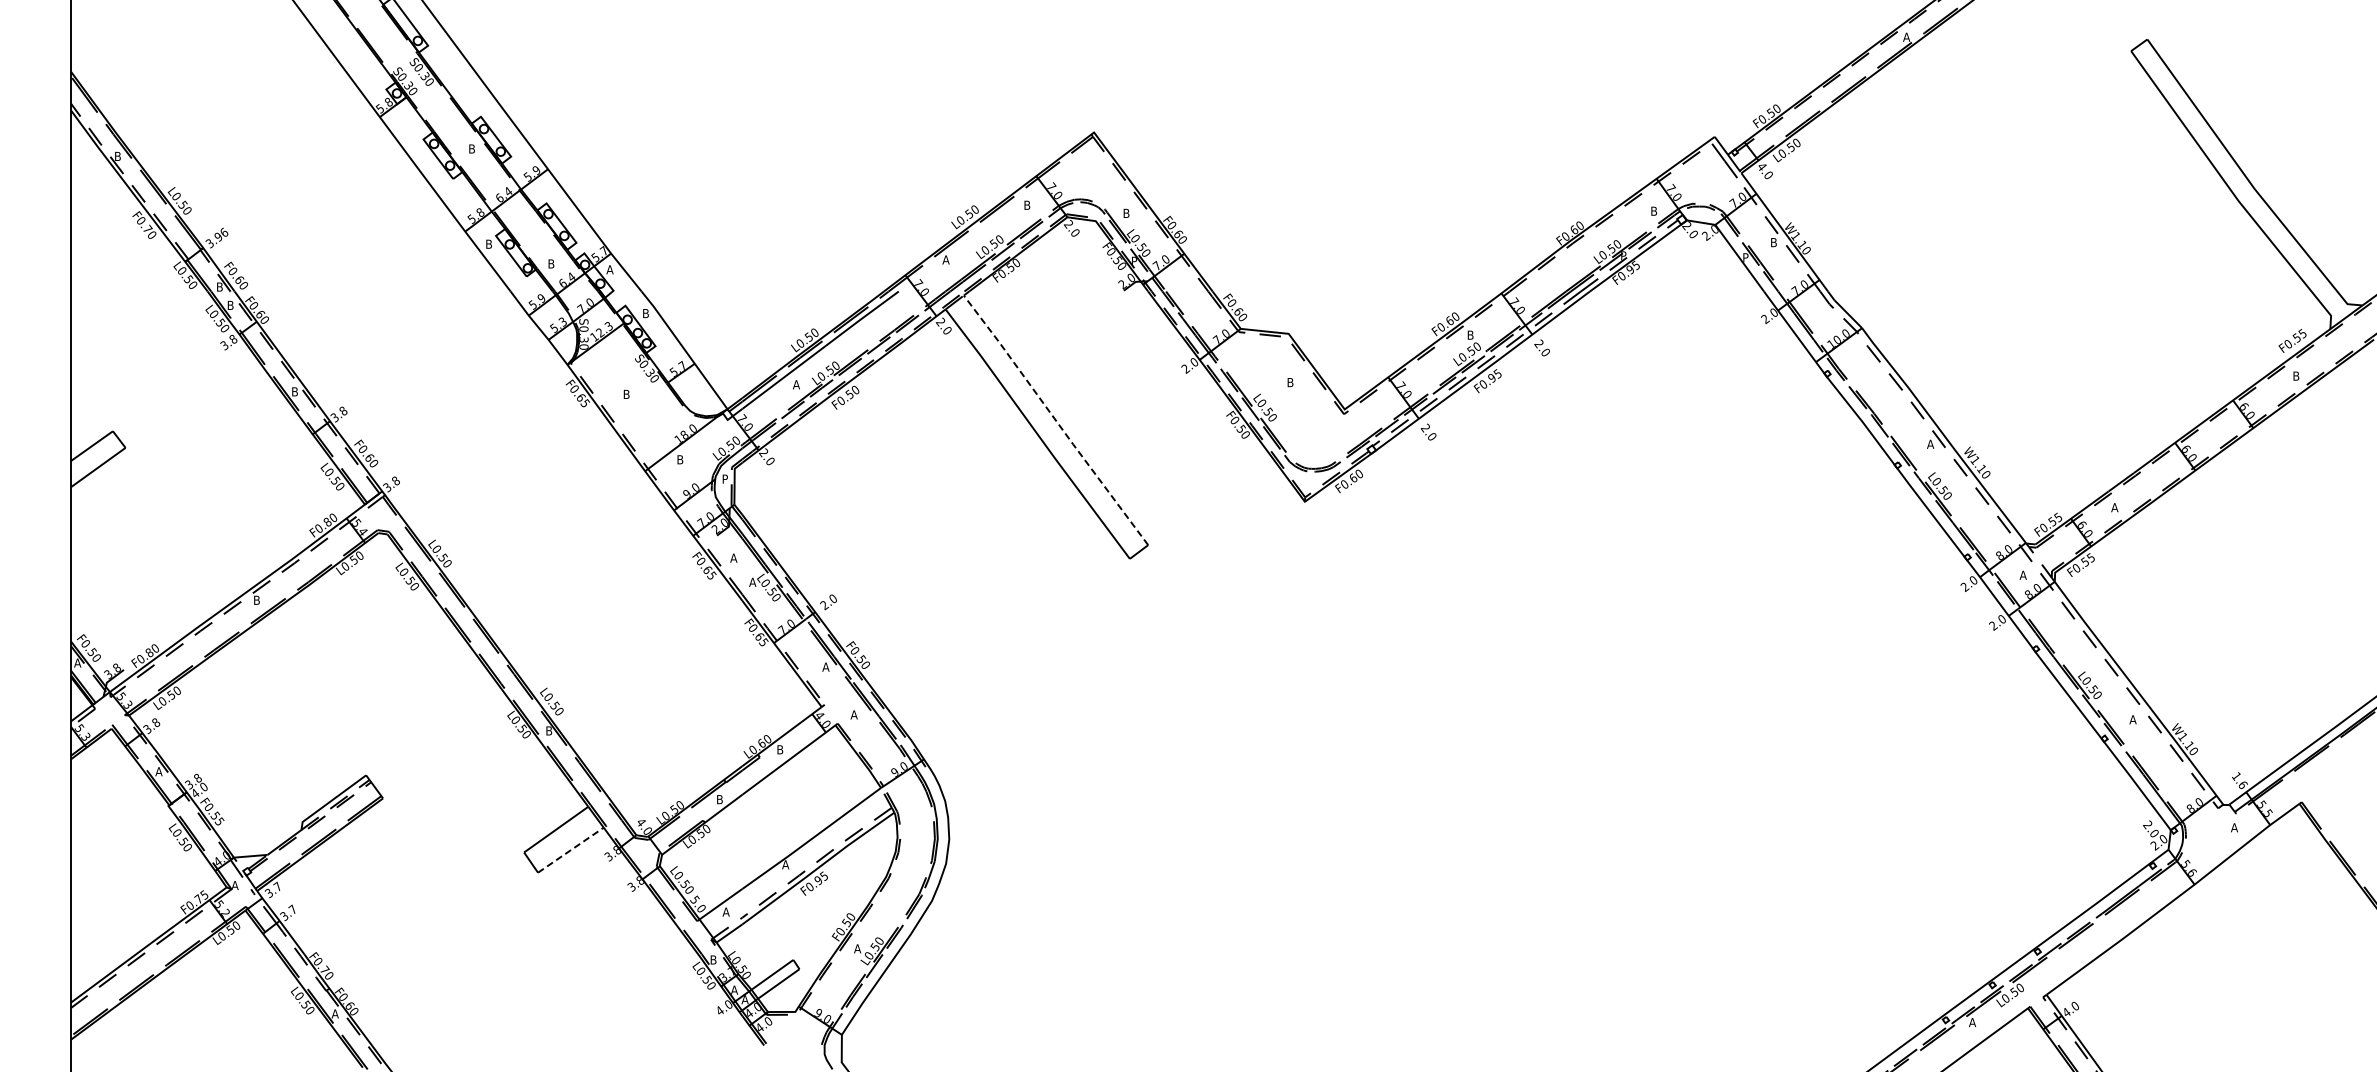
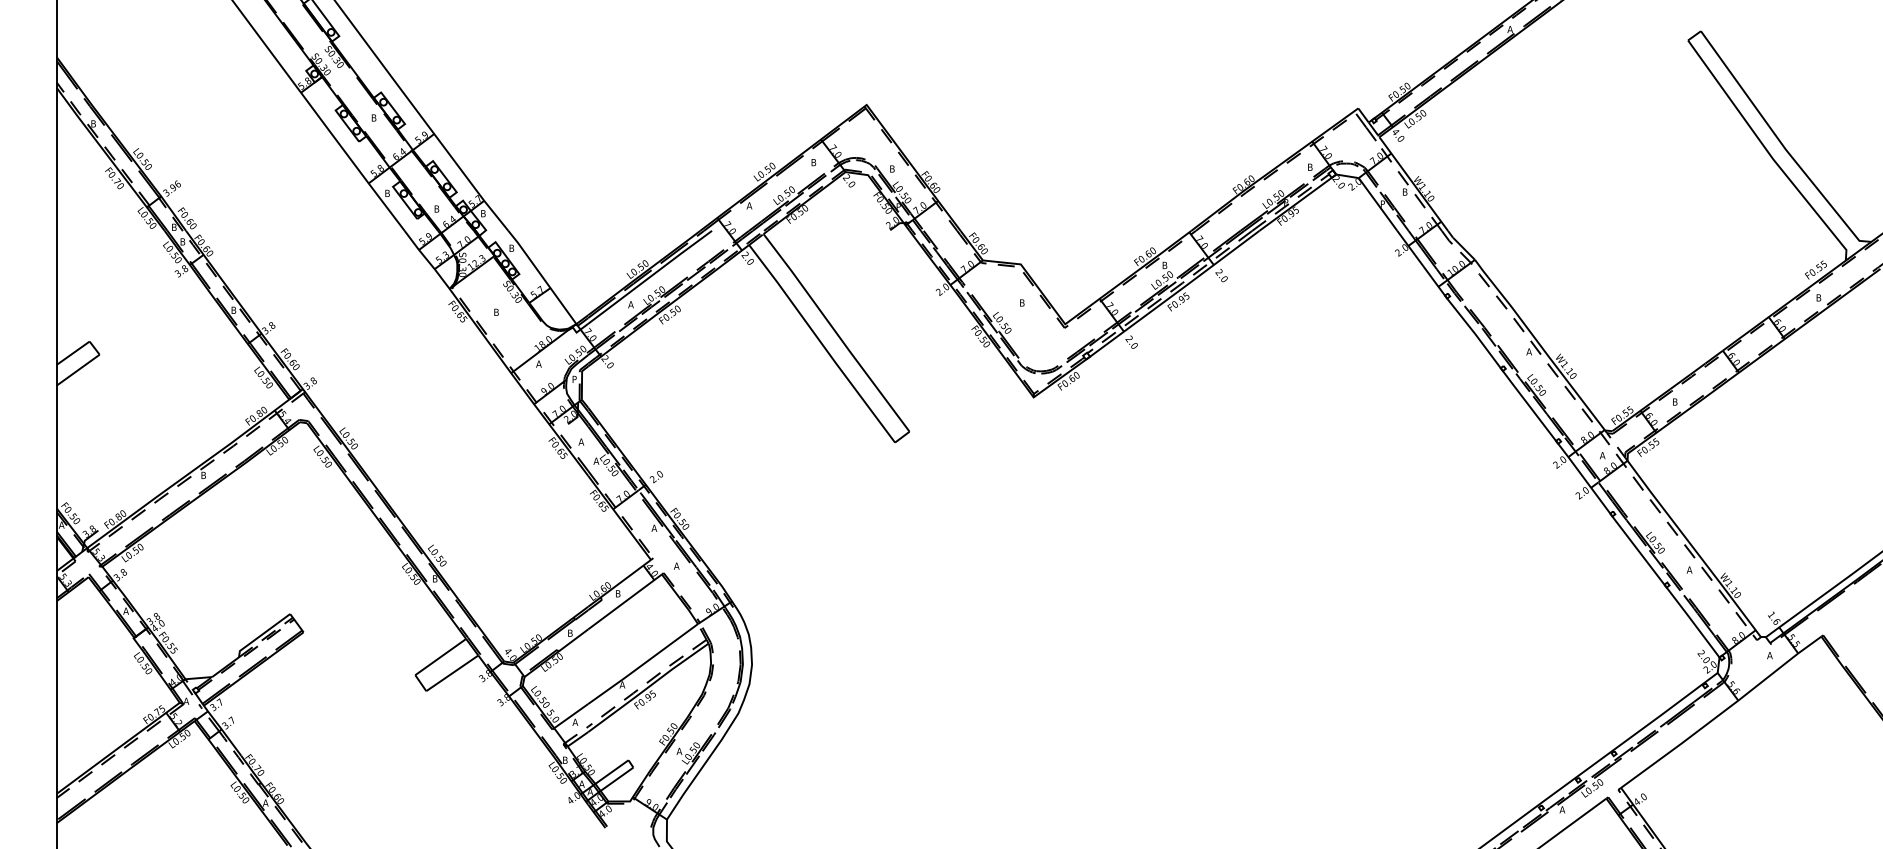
text: (609, 269) -> (482, 213), A -> B
line: (1055, 420) -> (836, 333), dashed -> solid
text: (679, 459) -> (538, 363), B -> A
text: (2114, 507) -> (1674, 401), A -> B
line: (570, 850) -> (452, 673), dashed -> solid

